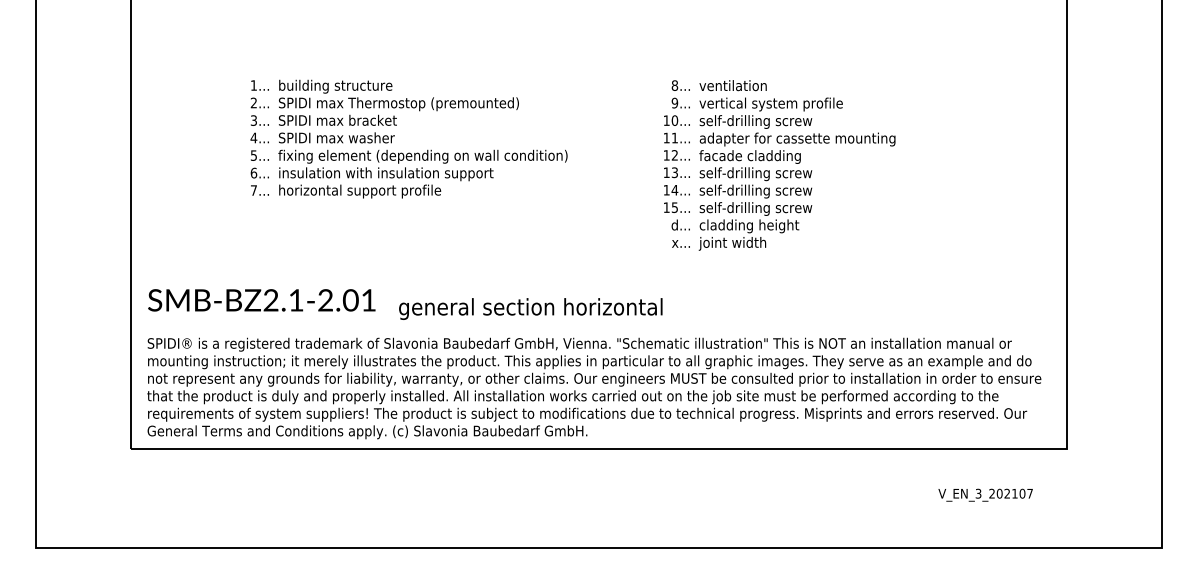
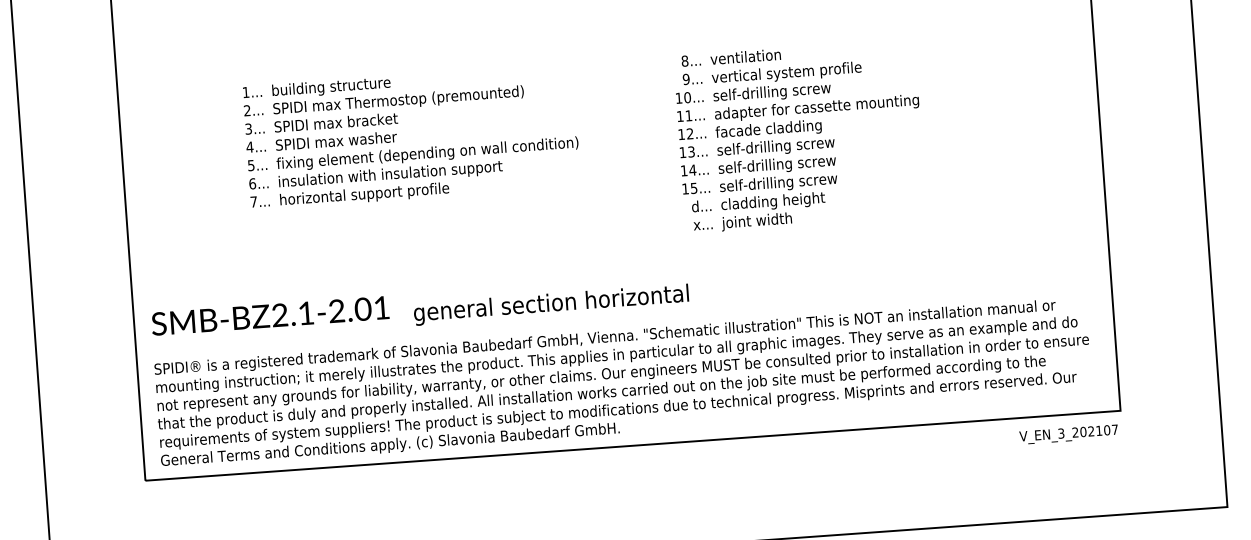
text: (985, 494) -> (1068, 433), moved

